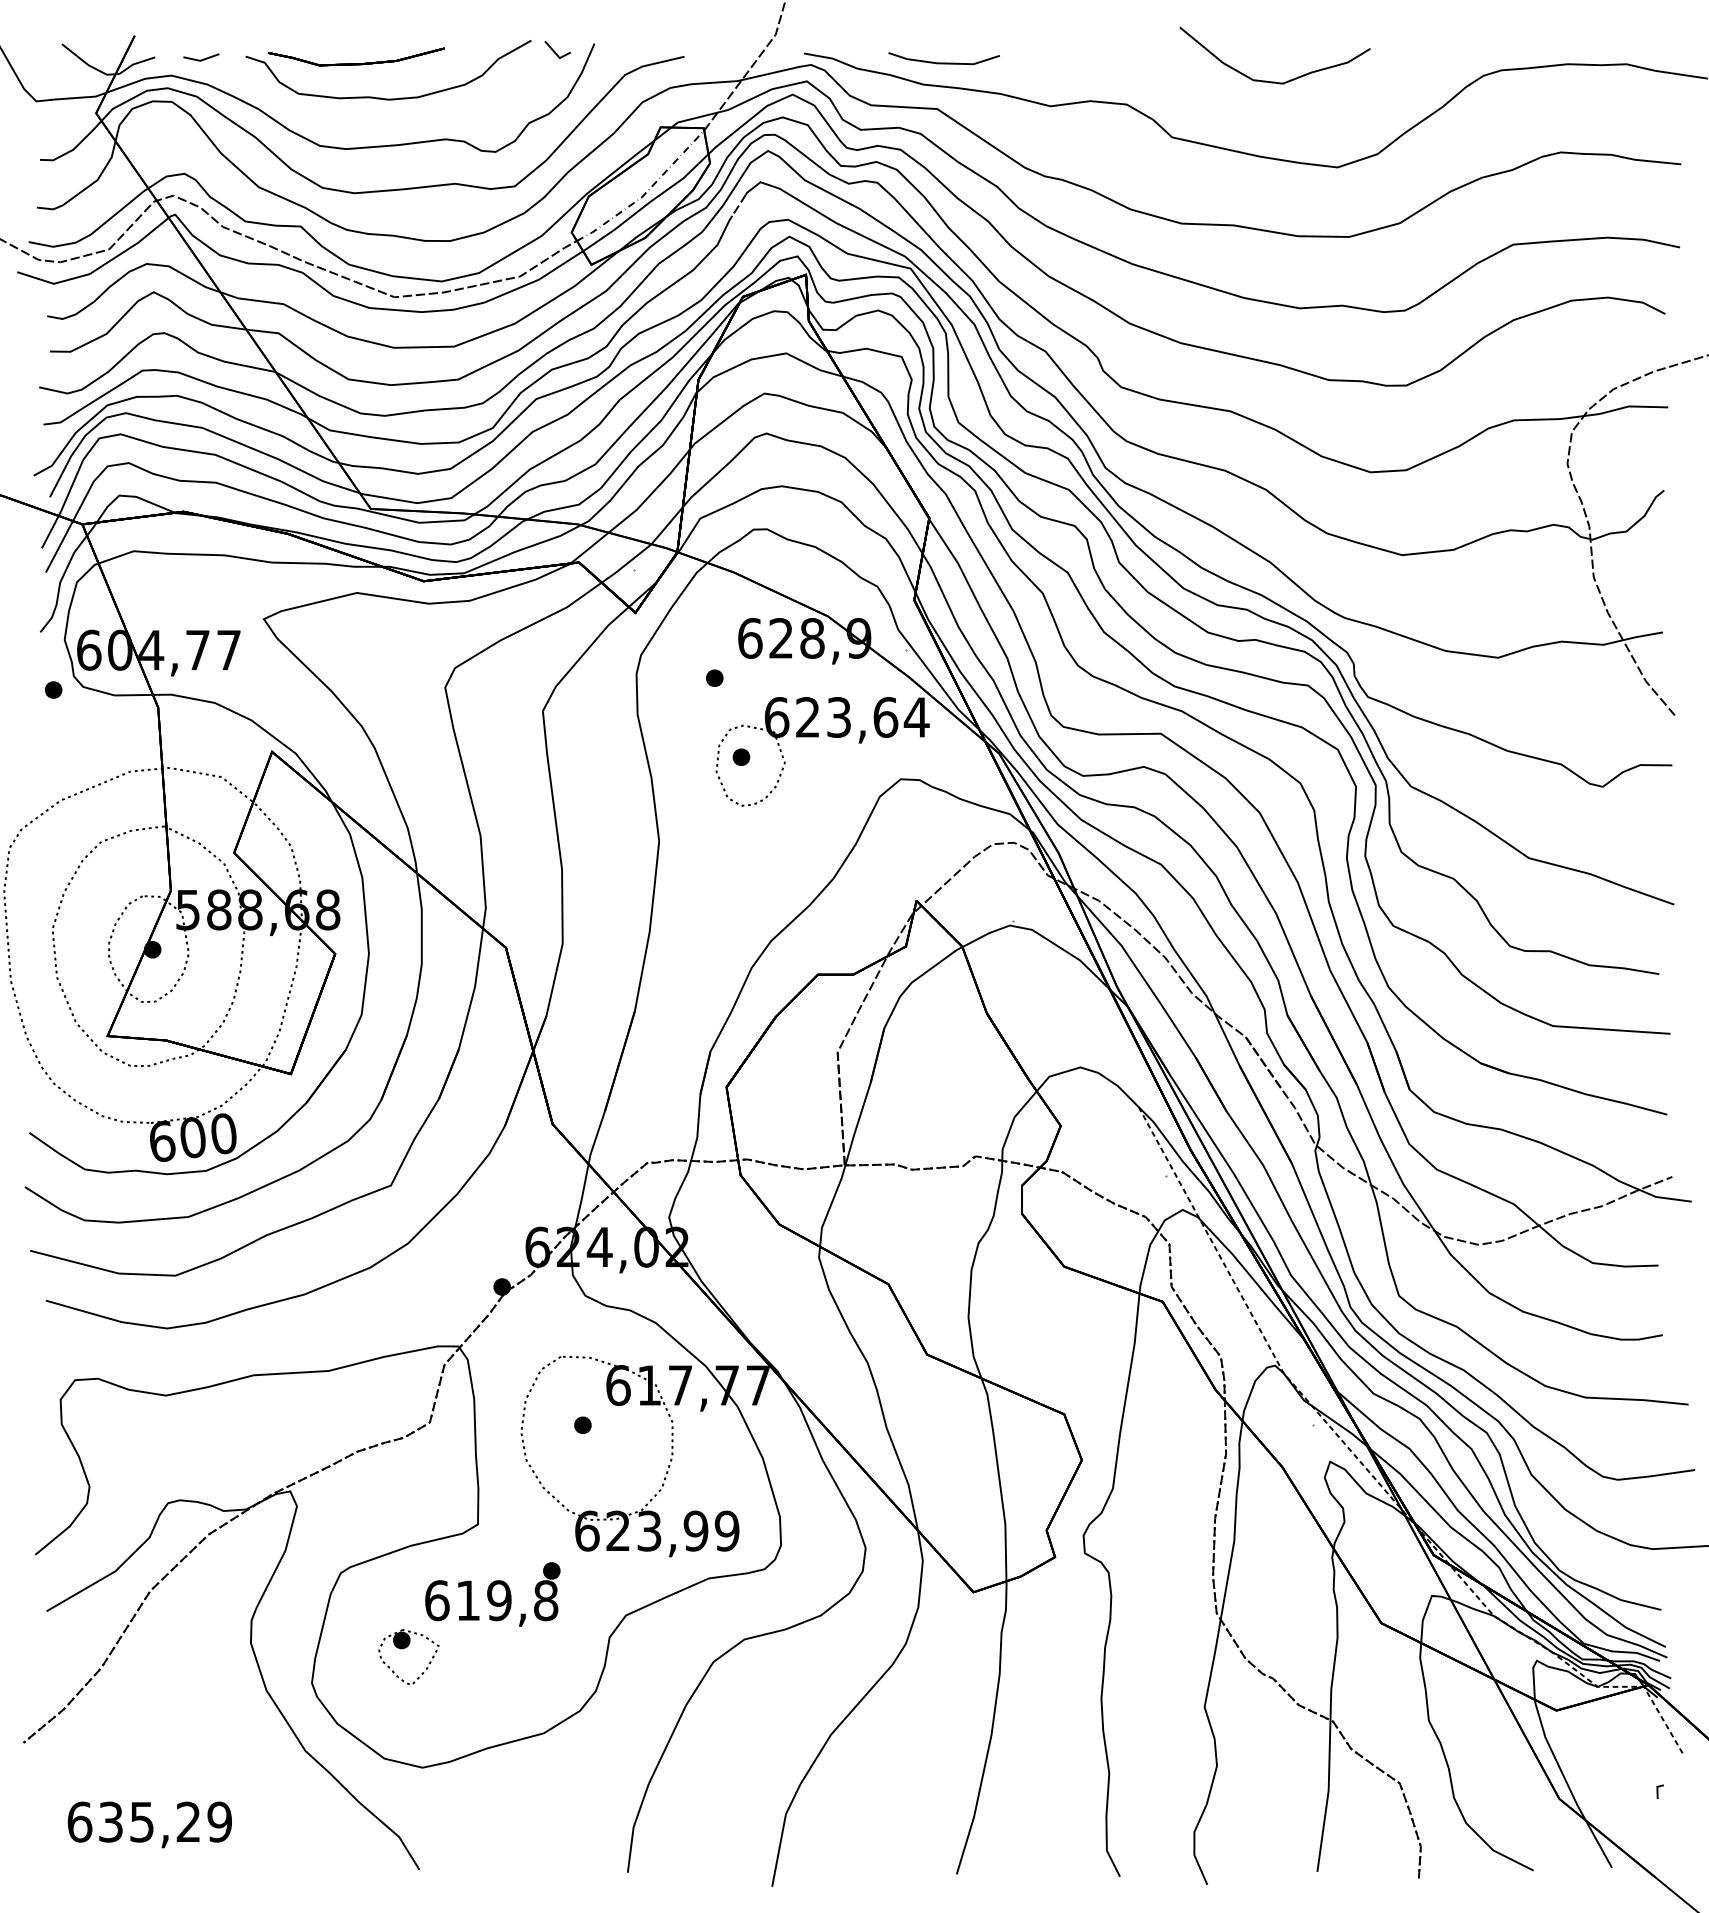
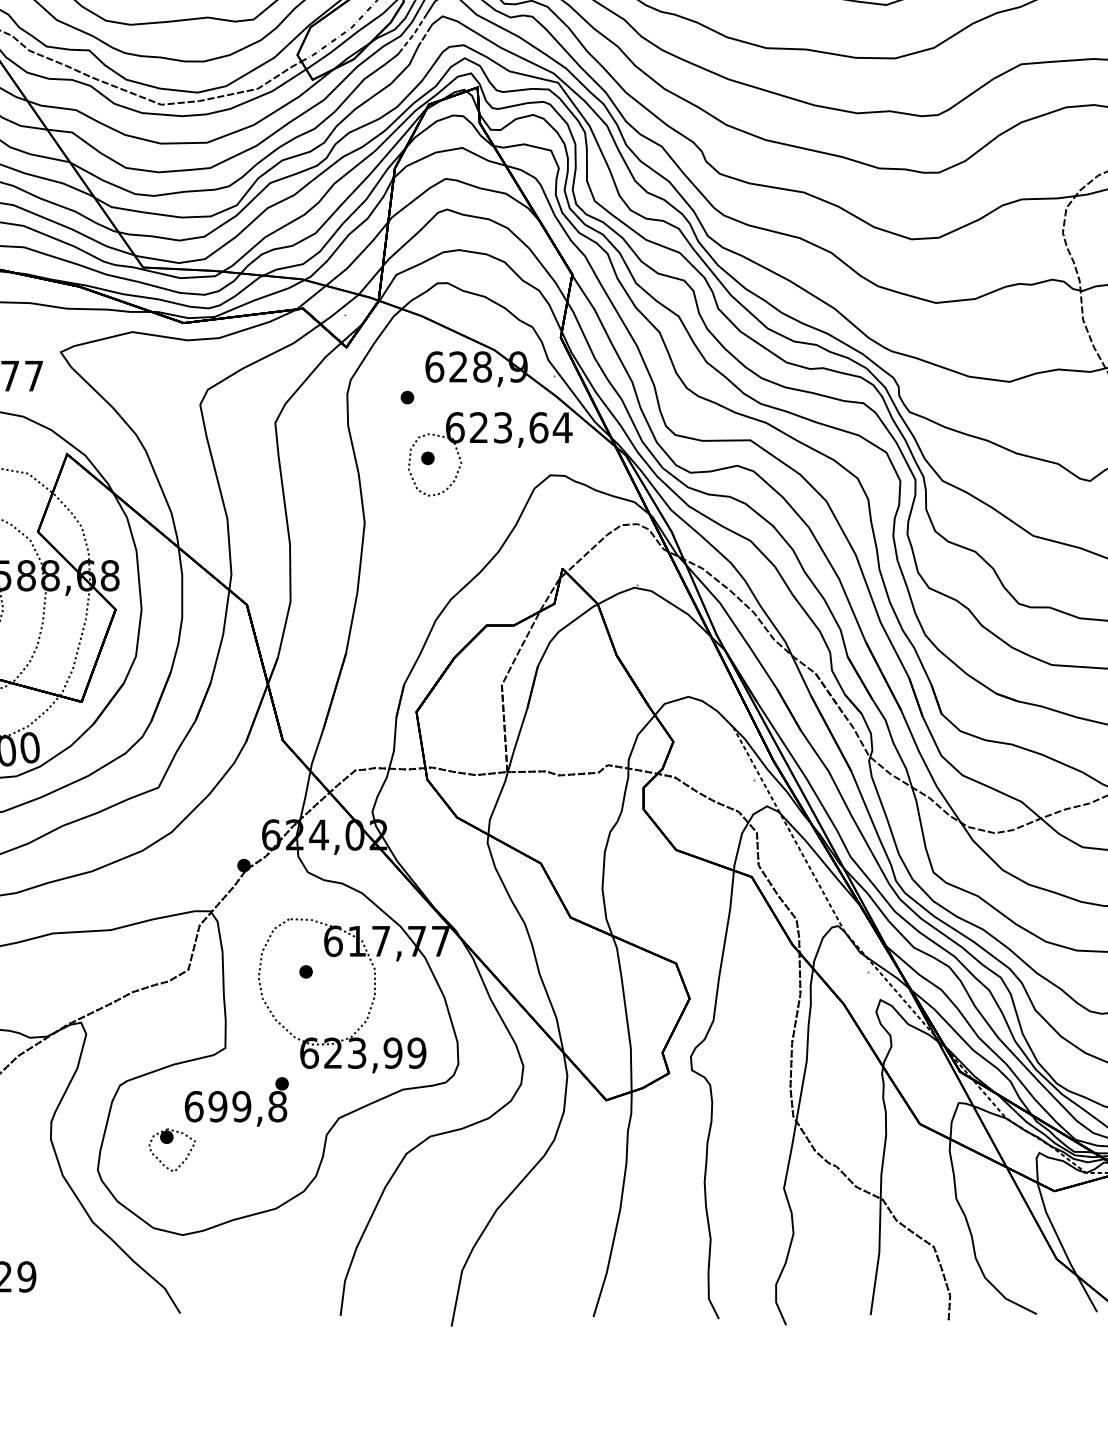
line: (723, 205) -> (414, 34), solid -> dashed
text: (468, 1600) -> (218, 1106), 619,8 -> 699,8

